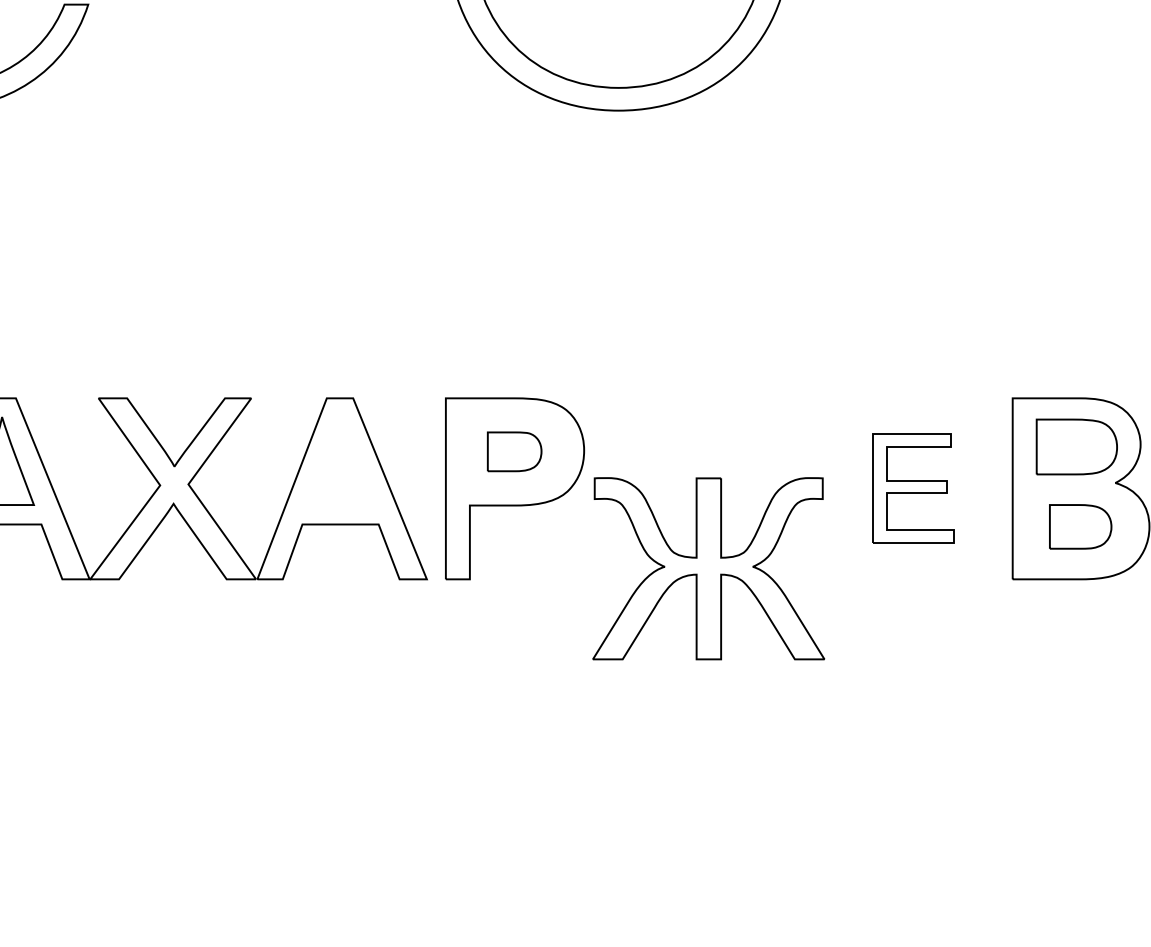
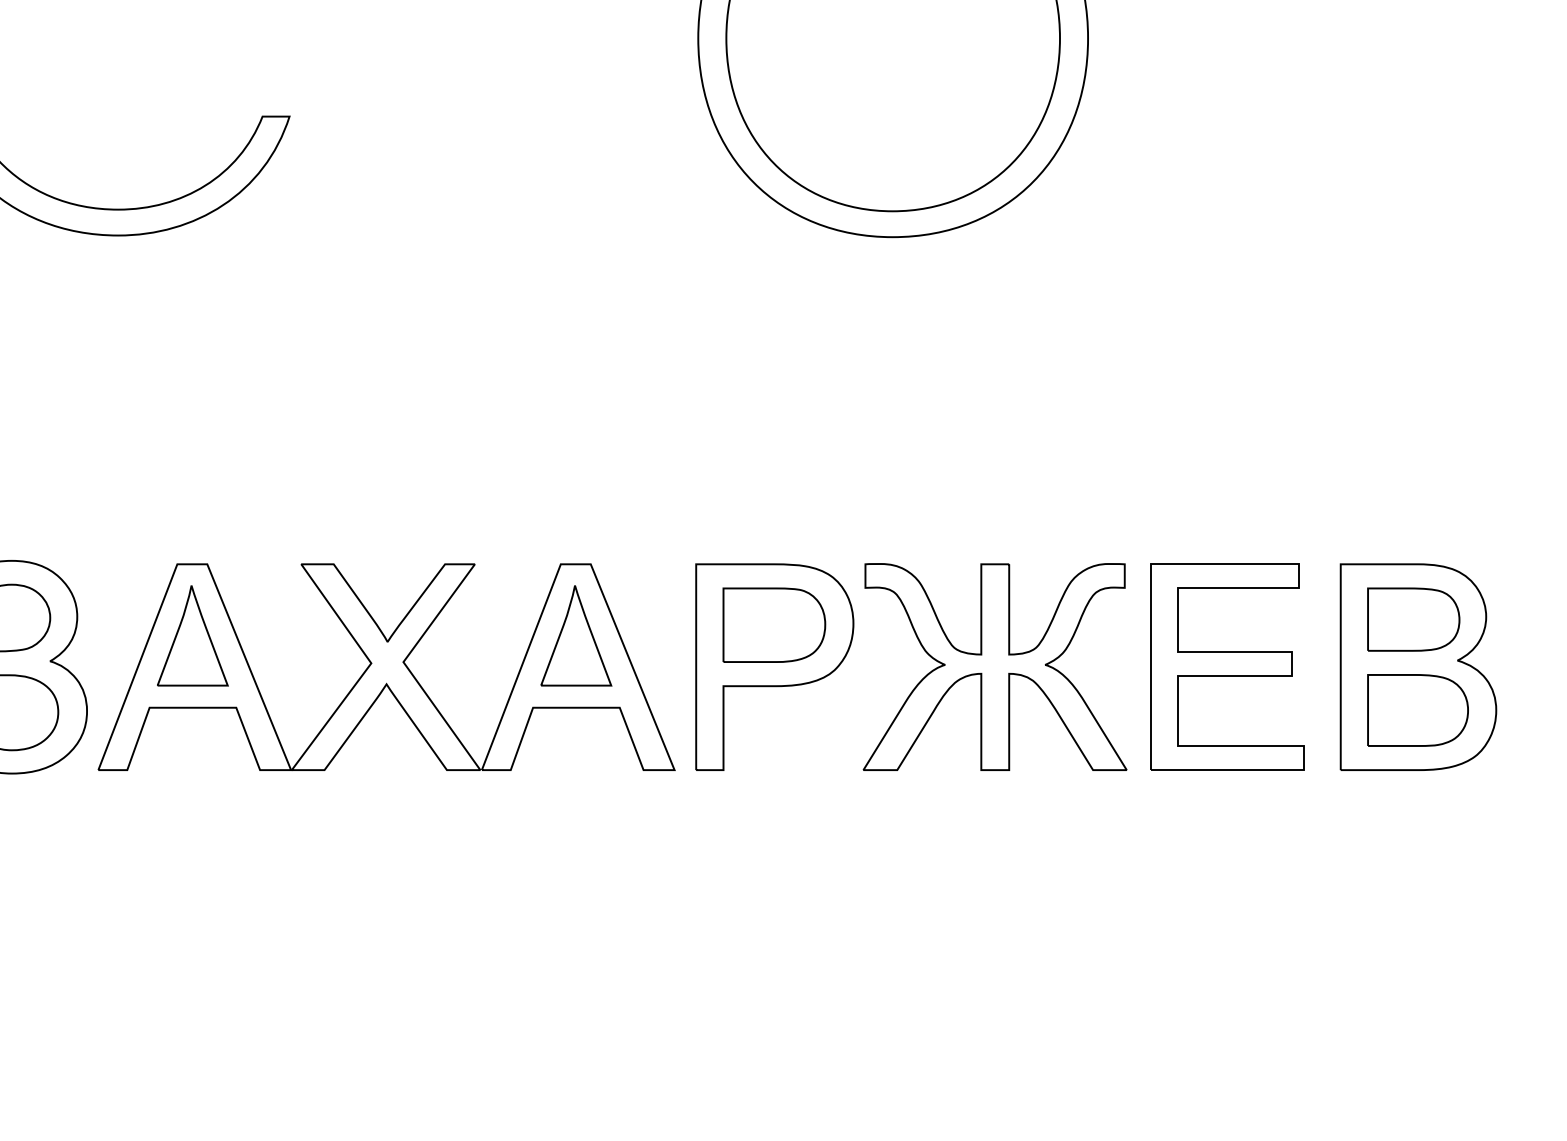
part: (514, 451) -> (774, 624), size x1.67
part: (340, 460) -> (576, 635), added
part: (913, 488) -> (1227, 666), size x1.67
part: (1080, 526) -> (1417, 710), size x1.43
part: (708, 568) -> (994, 666), moved

